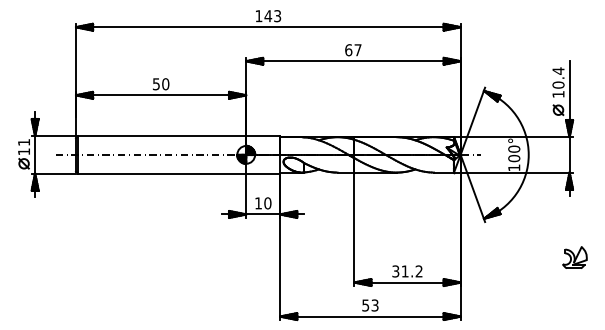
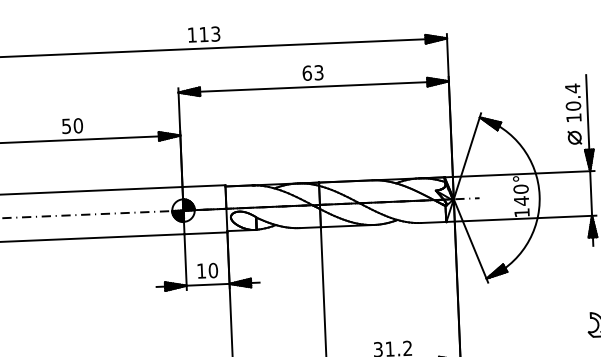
text: (268, 16) -> (204, 34), 143 -> 113
text: (357, 50) -> (318, 73), 67 -> 63
text: (514, 158) -> (521, 200), 100° -> 140°

